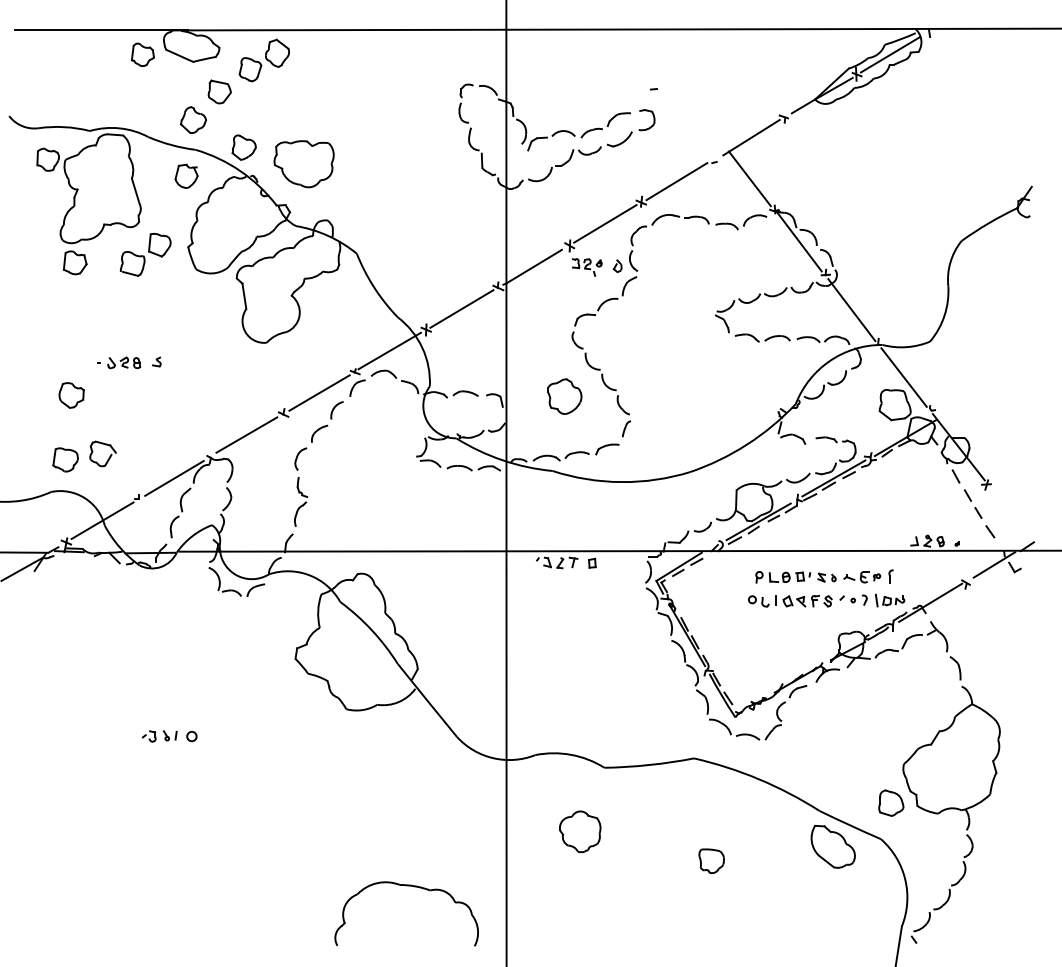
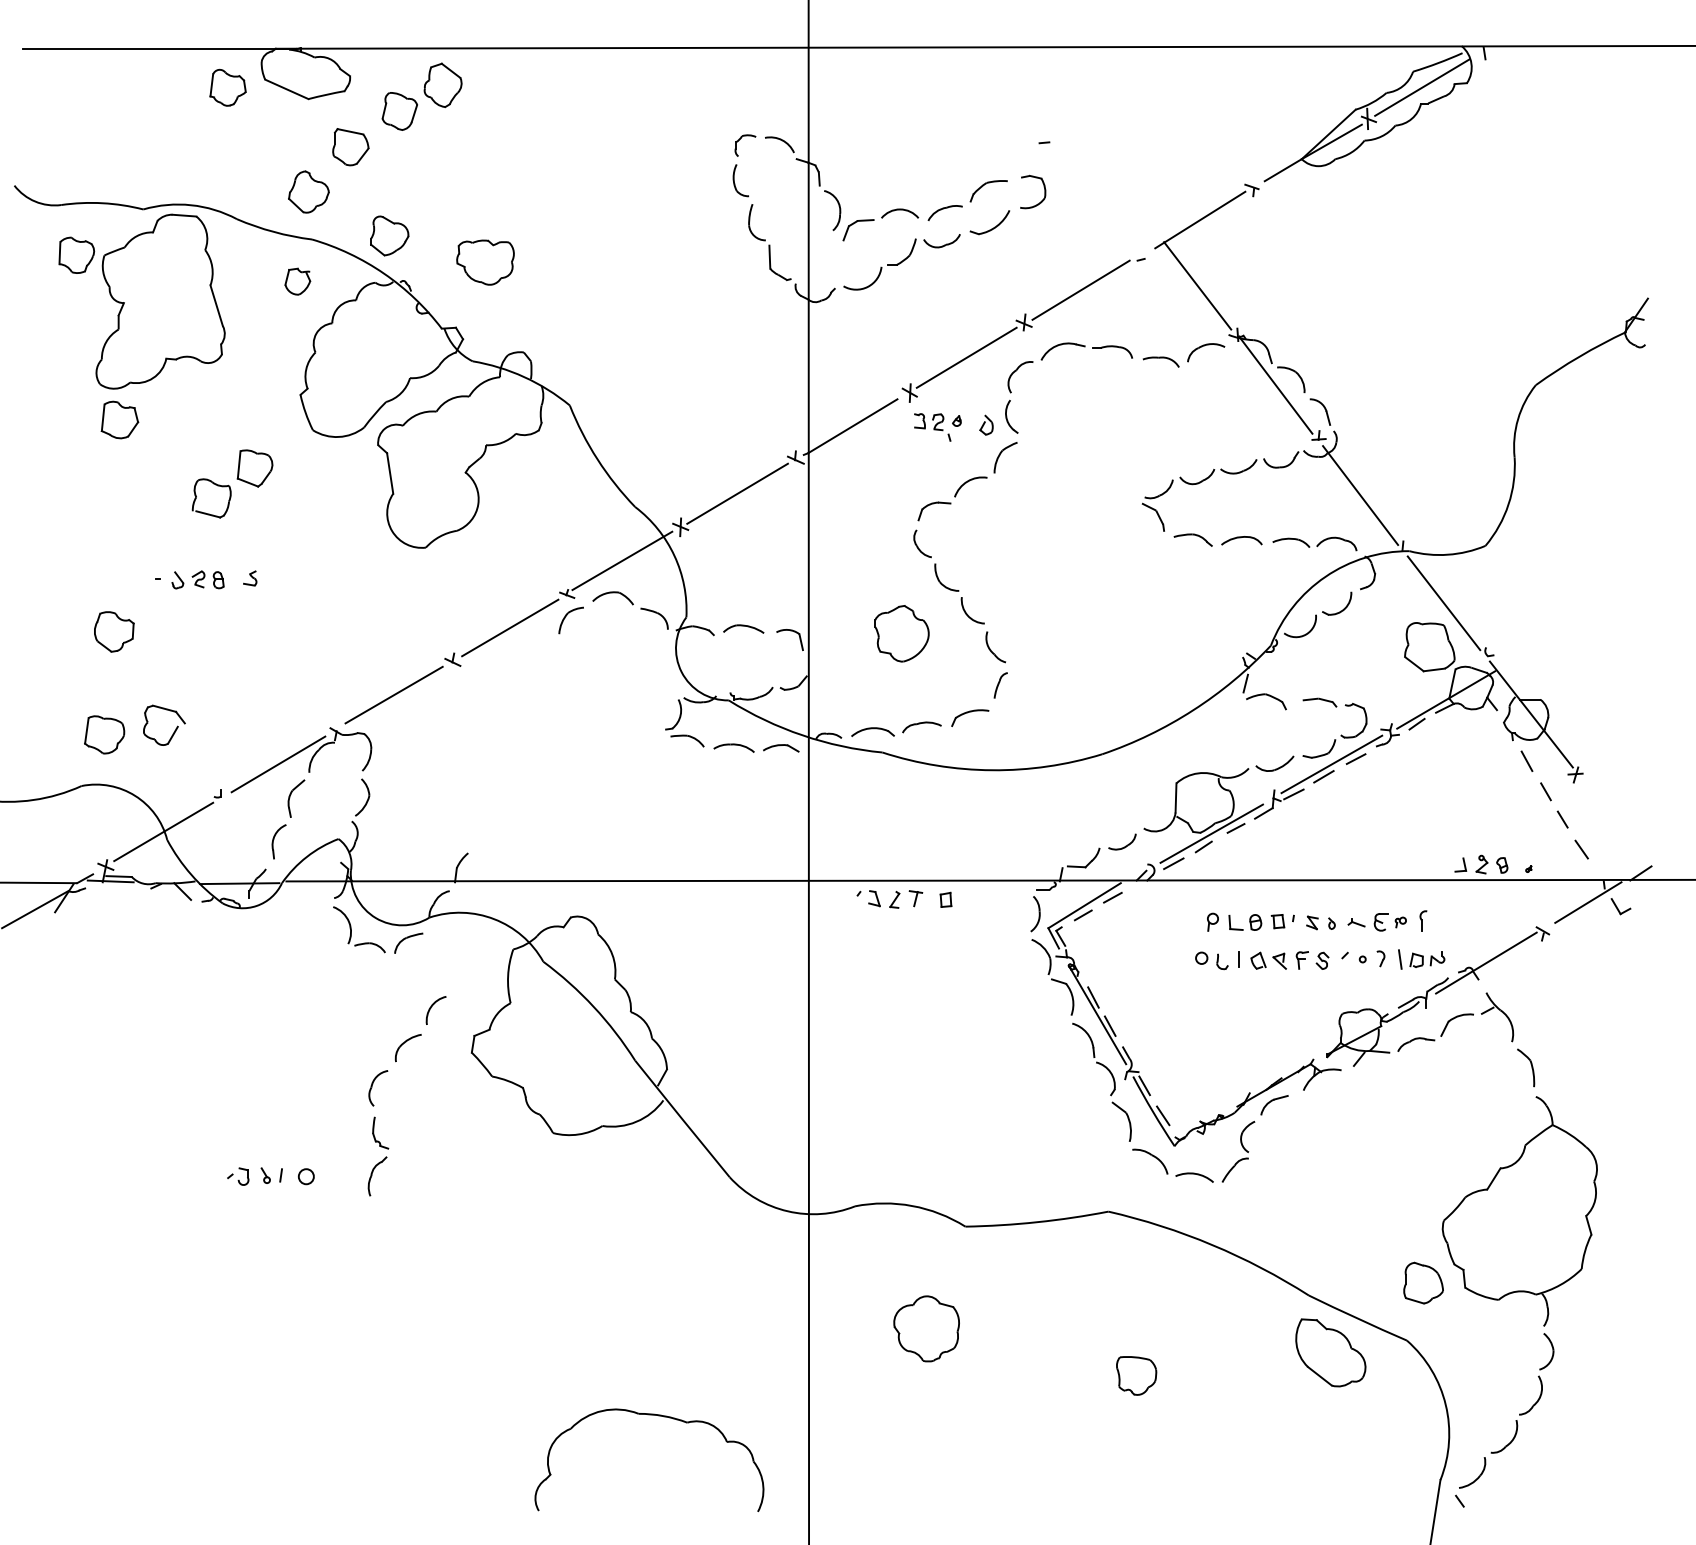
part: (303, 164) -> (484, 262), size x0.6
part: (186, 175) -> (297, 280), size x0.7
part: (145, 254) -> (232, 483), moved
part: (306, 449) -> (387, 1072), moved

